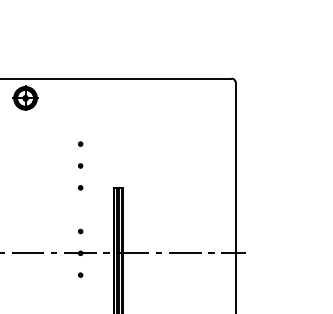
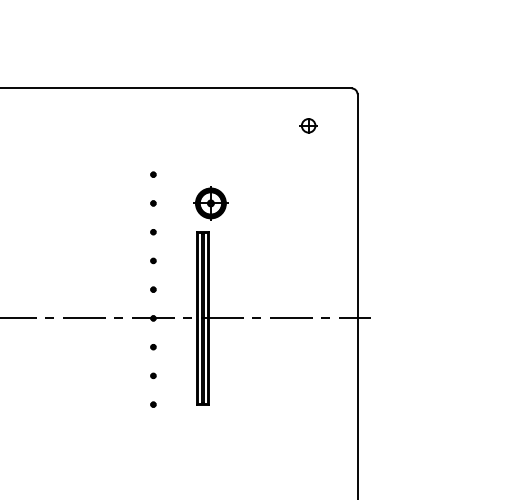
part: (25, 98) -> (210, 203), moved
part: (198, 106) -> (308, 125), added
part: (80, 209) -> (153, 260), added
part: (80, 296) -> (153, 375), added

